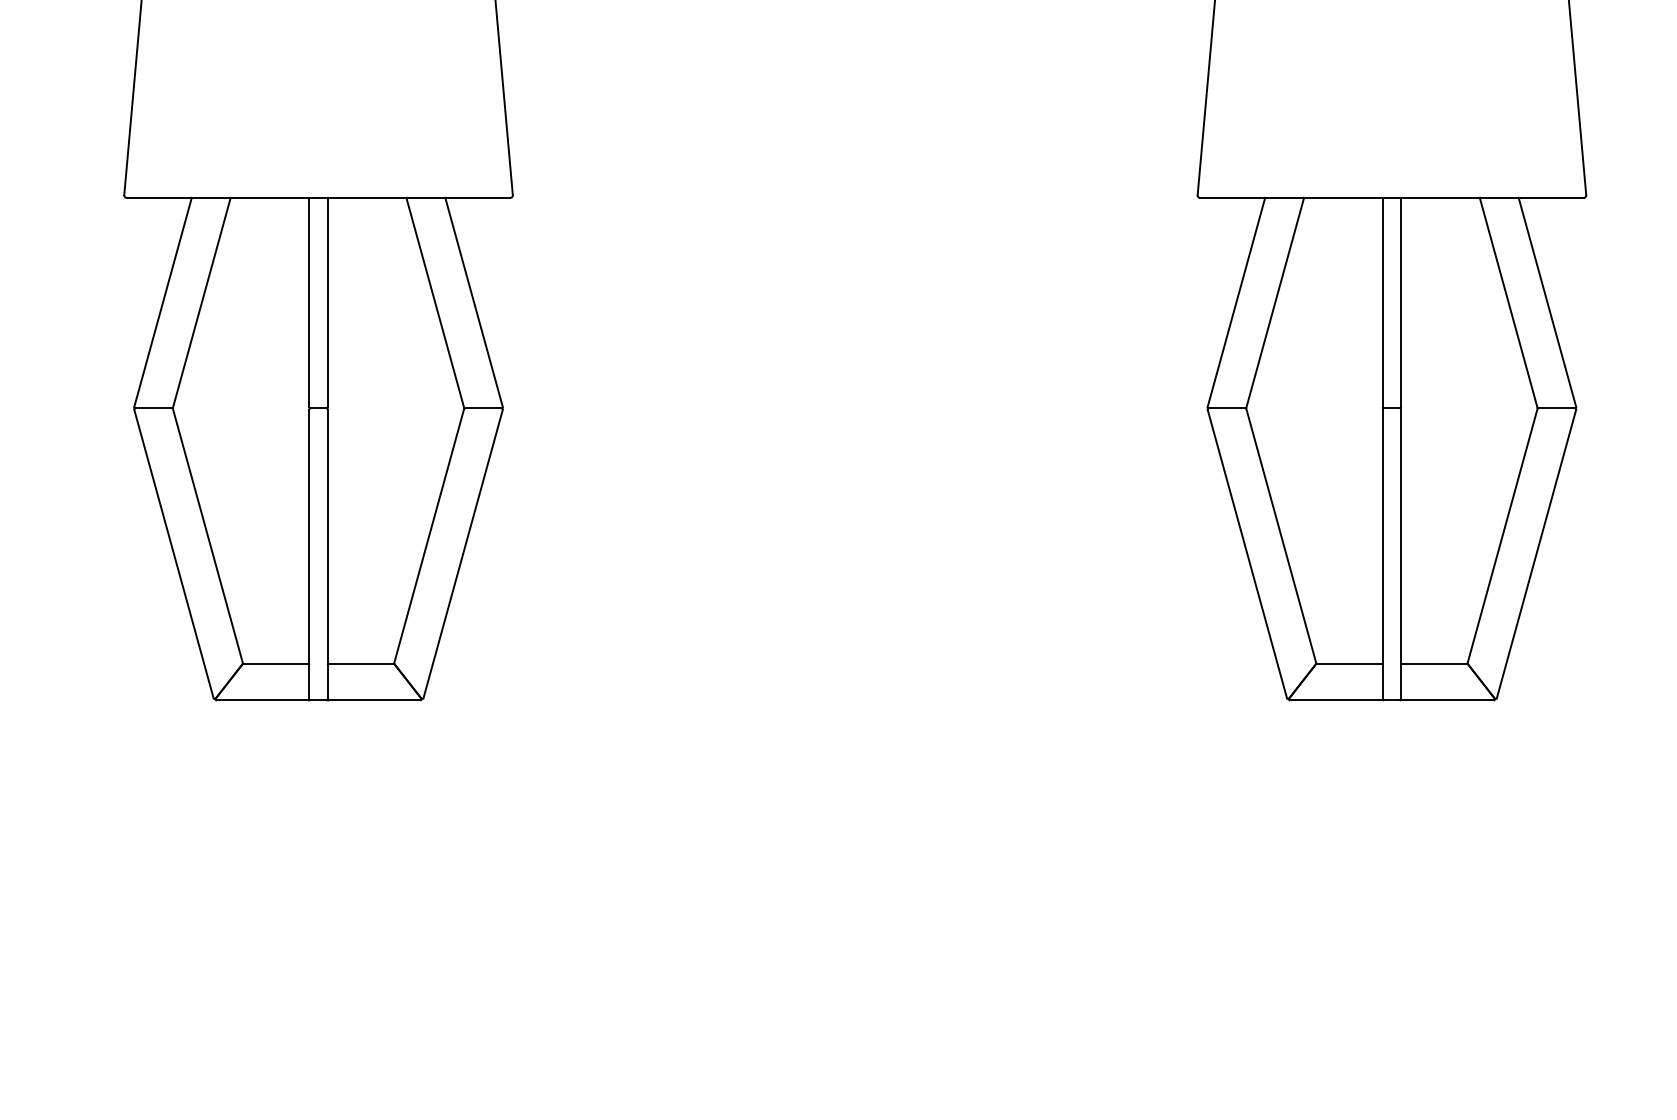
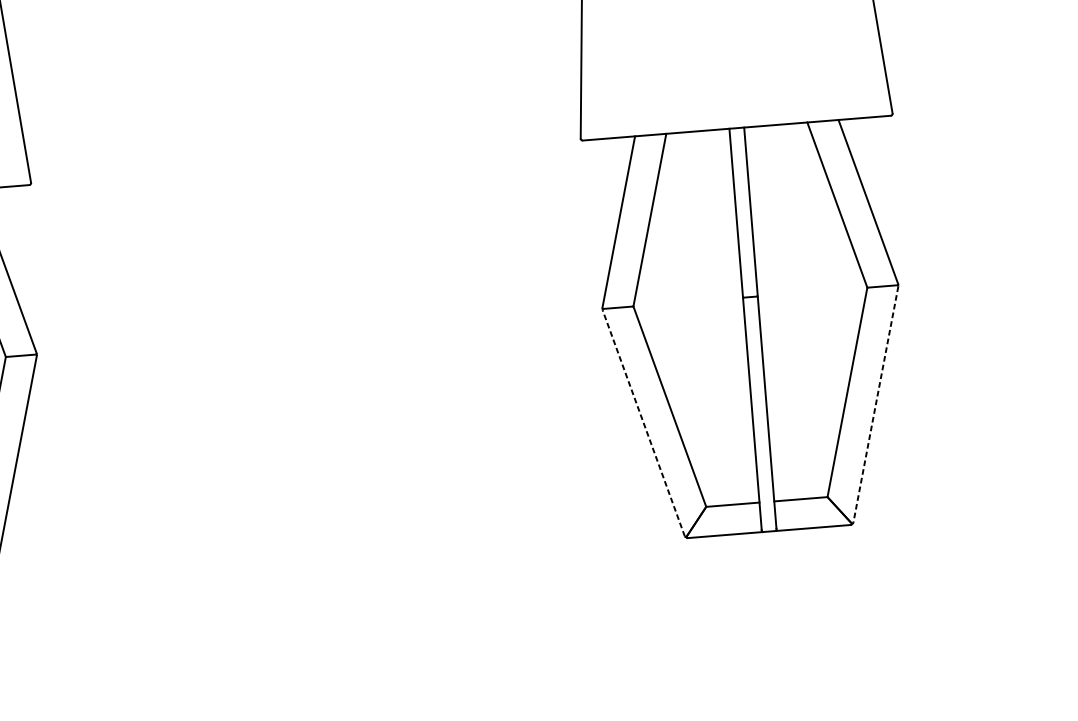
line: (1247, 553) -> (643, 422), solid -> dashed
line: (1536, 554) -> (875, 405), solid -> dashed

